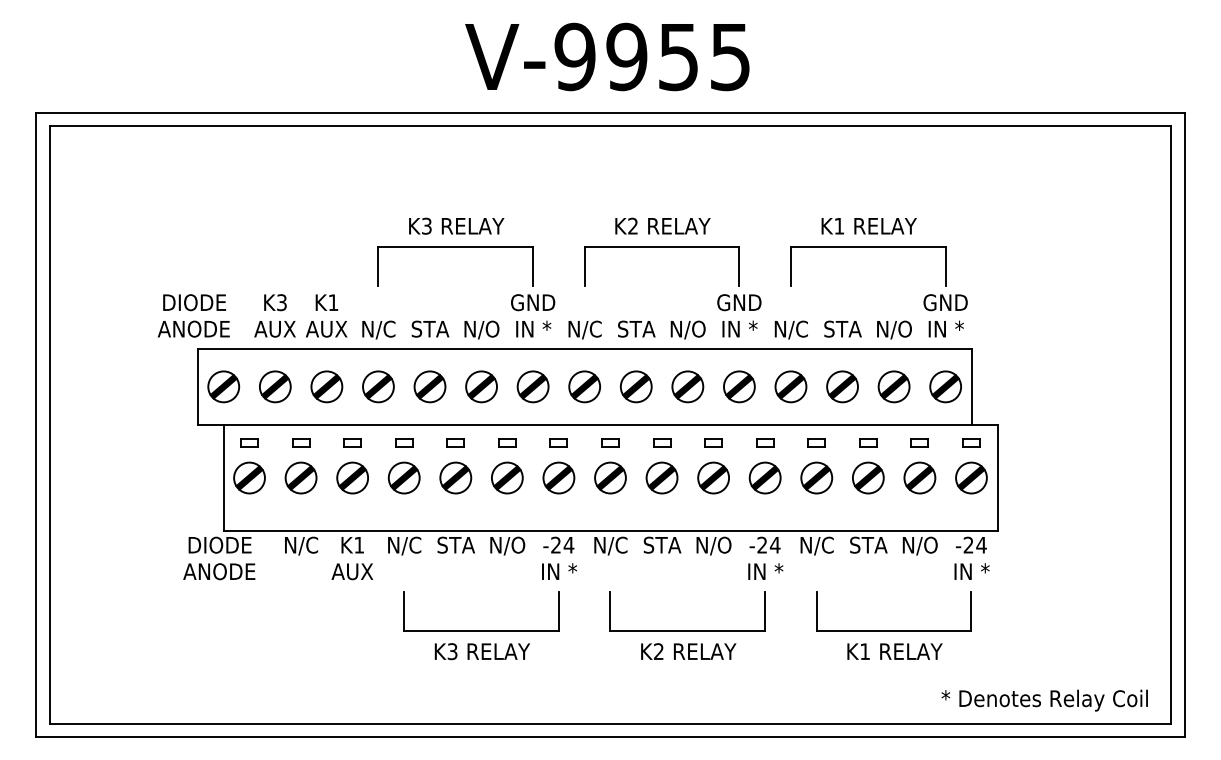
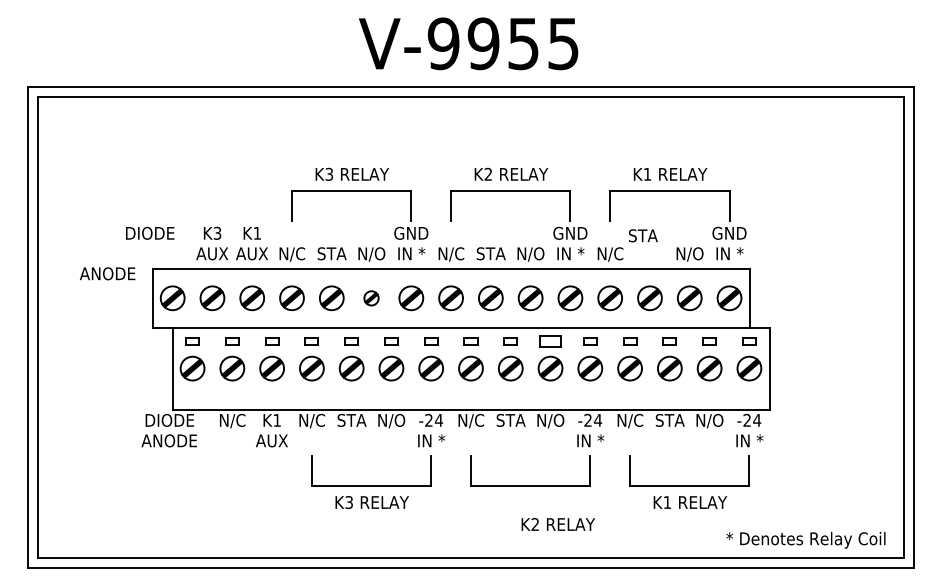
text: (193, 328) -> (107, 273), moved
text: (843, 328) -> (643, 235), moved
part: (481, 387) -> (371, 298), size x0.6
part: (713, 442) -> (550, 341), size x1.6
text: (687, 651) -> (557, 524), moved

